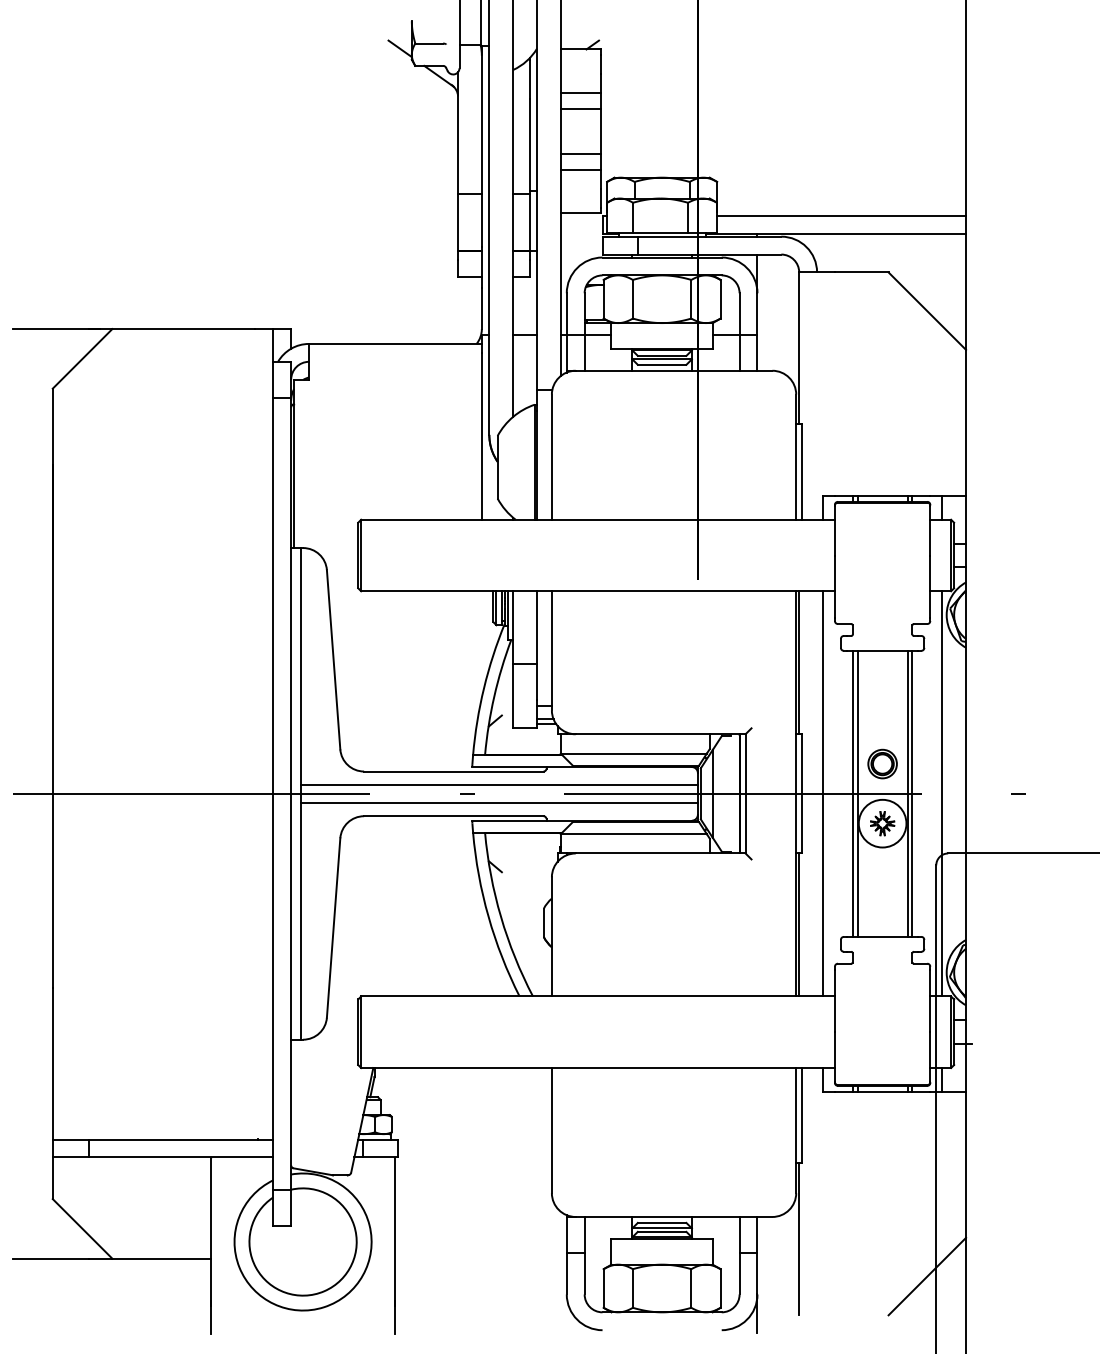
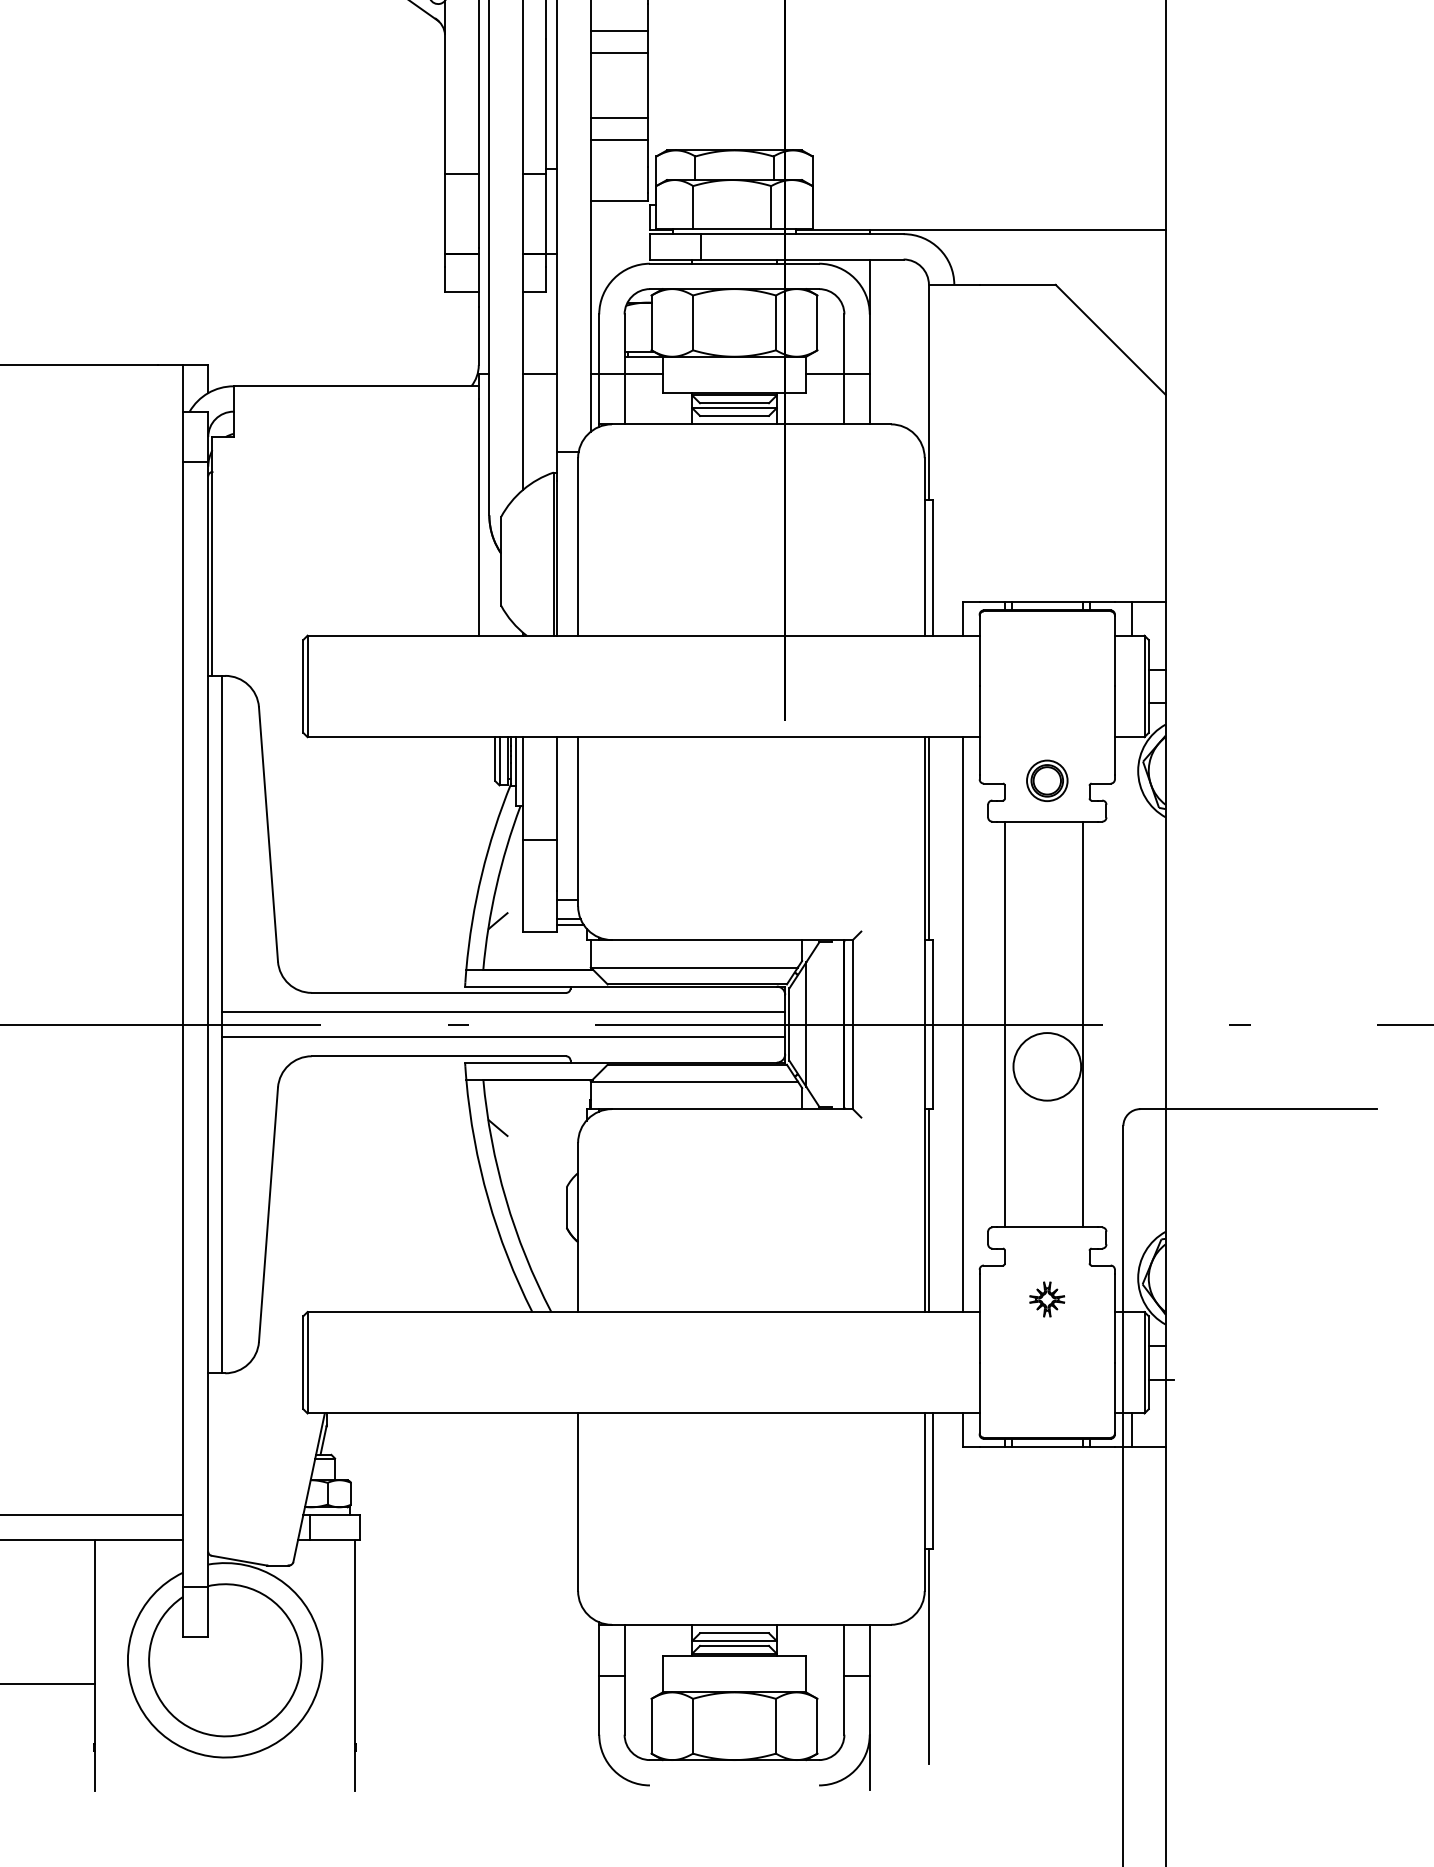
line: (841, 215) -> (988, 204), removed
part: (882, 763) -> (1047, 780), moved
line: (857, 793) -> (1011, 1024), removed
line: (912, 793) -> (1089, 1024), removed
line: (942, 793) -> (1132, 1024), removed
part: (882, 823) -> (1047, 1299), moved
line: (927, 1276) -> (1110, 1709), removed

